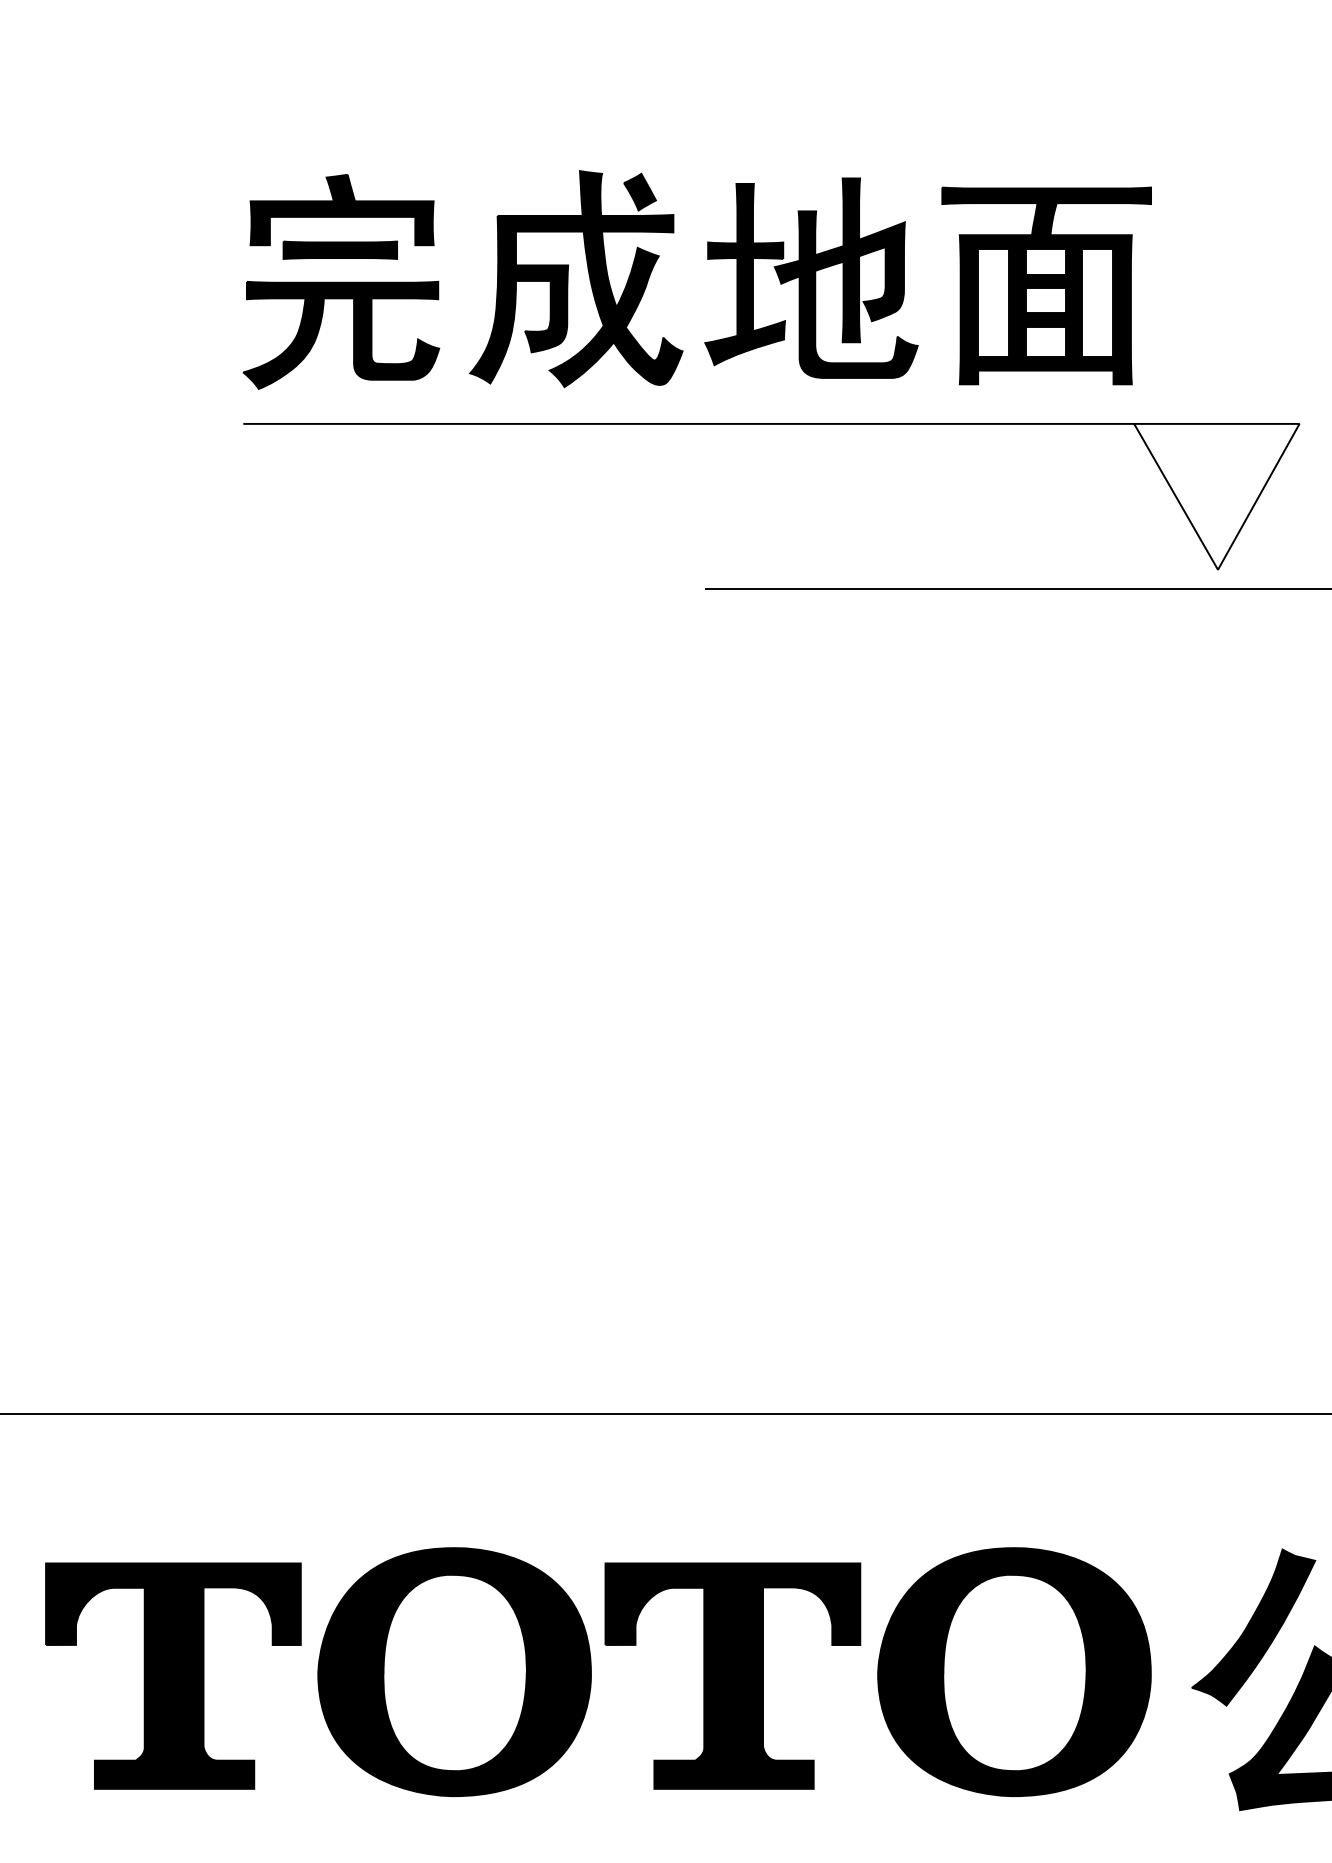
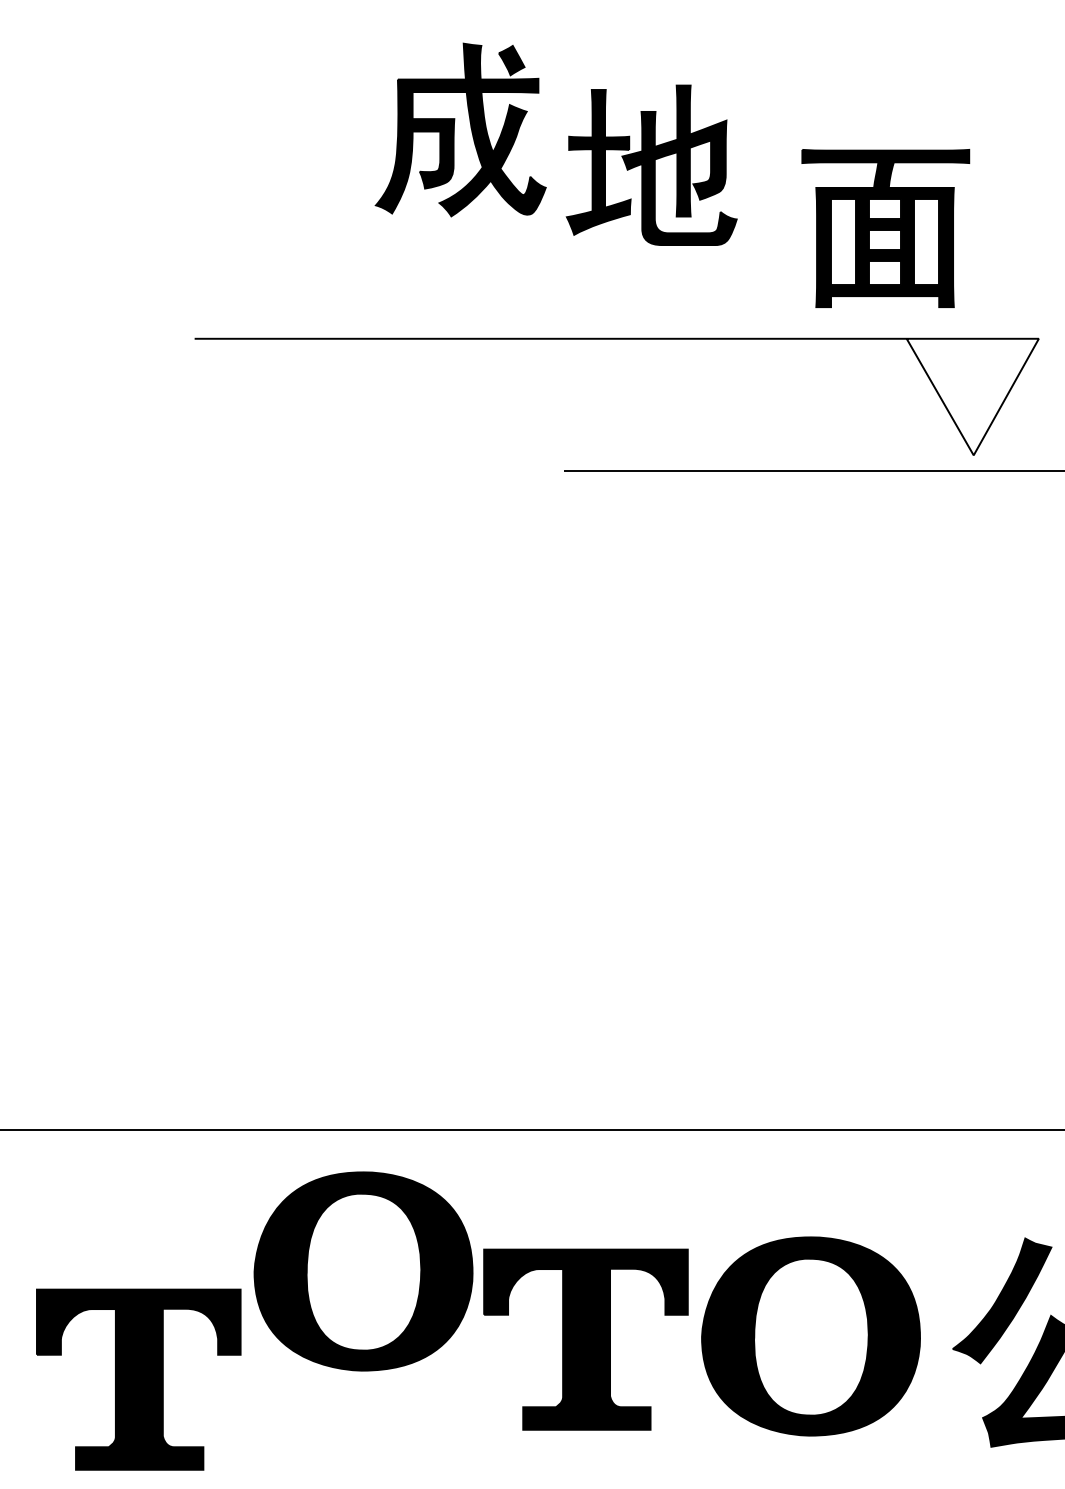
part: (811, 277) -> (651, 164), moved
part: (575, 278) -> (460, 129), moved
part: (341, 280) -> (273, 224), removed
part: (1046, 285) -> (885, 228), moved
part: (454, 1672) -> (363, 1271), moved
part: (173, 1675) -> (138, 1379), moved

